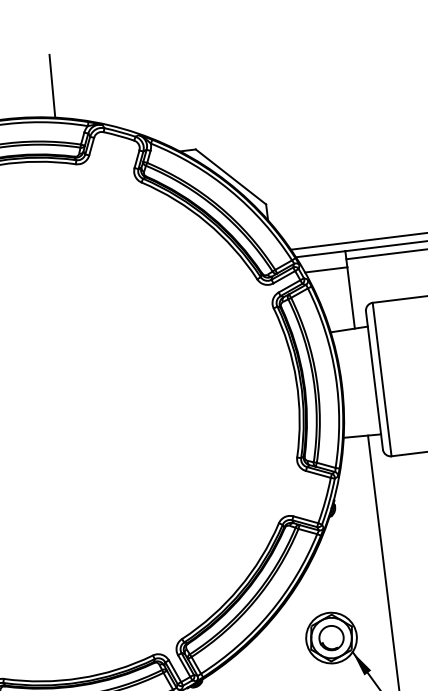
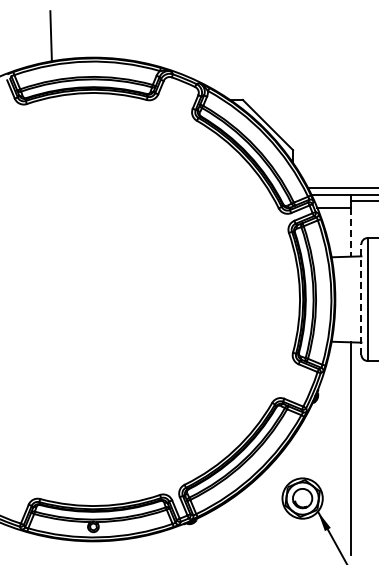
line: (51, 86) -> (135, 36), removed
line: (351, 298) -> (351, 232), solid -> dashed
line: (374, 380) -> (361, 299), solid -> dashed

